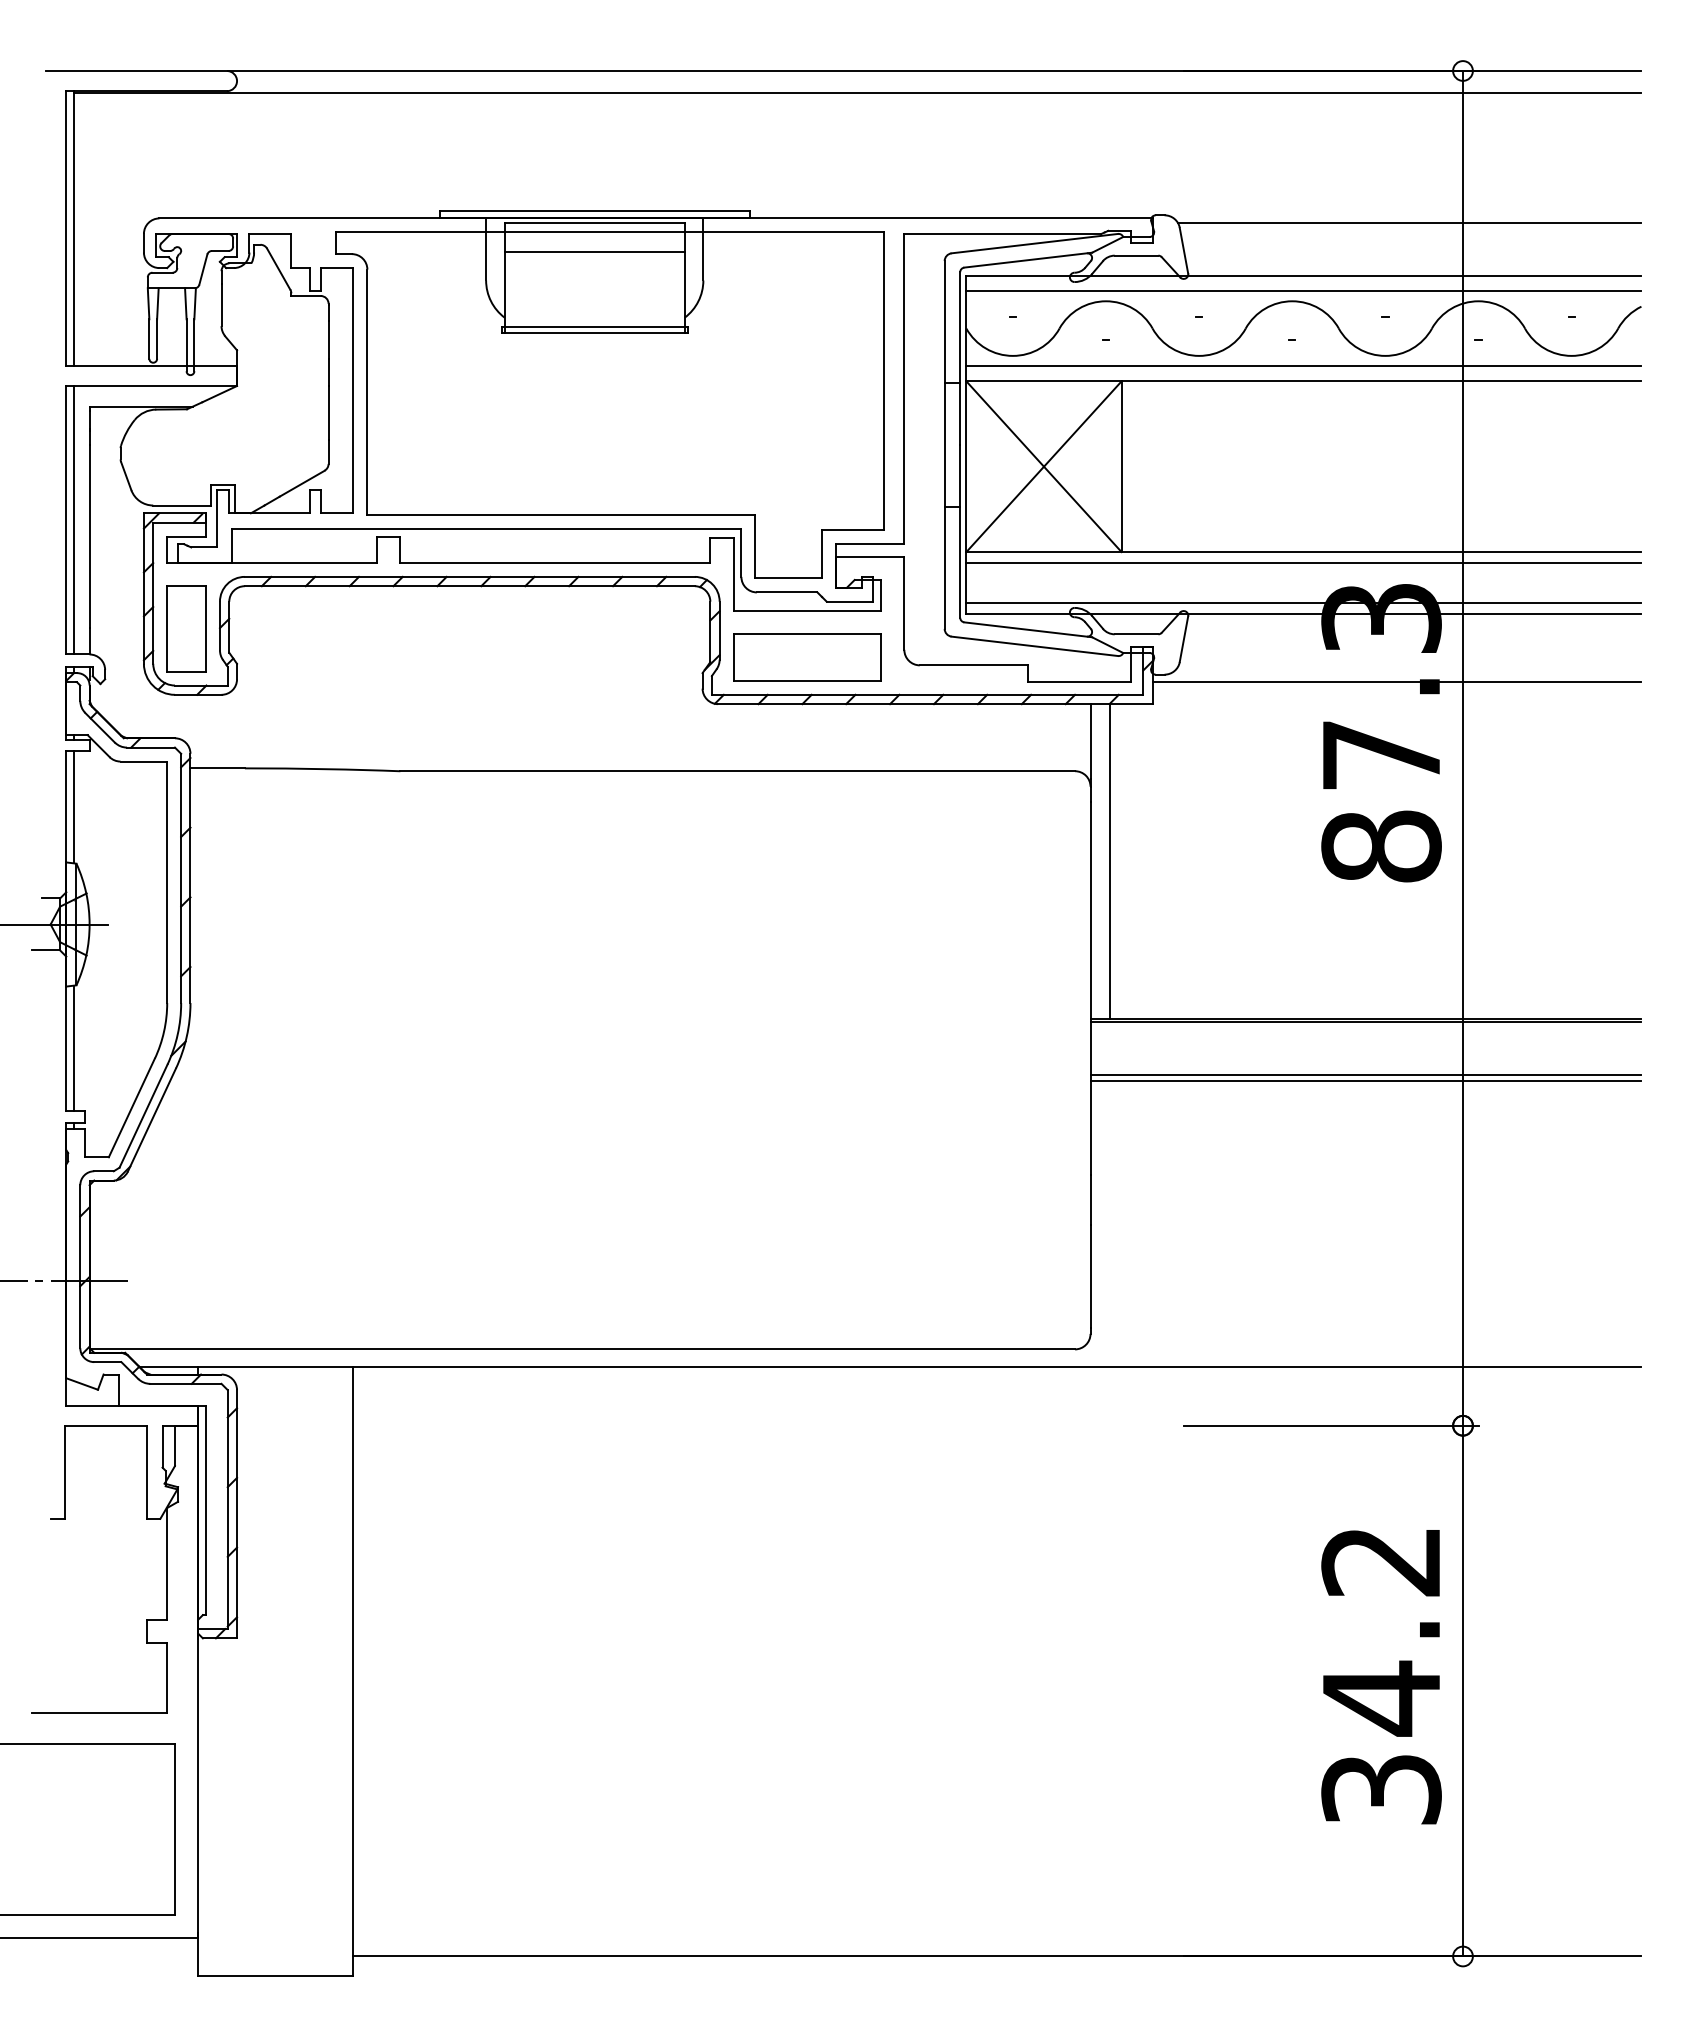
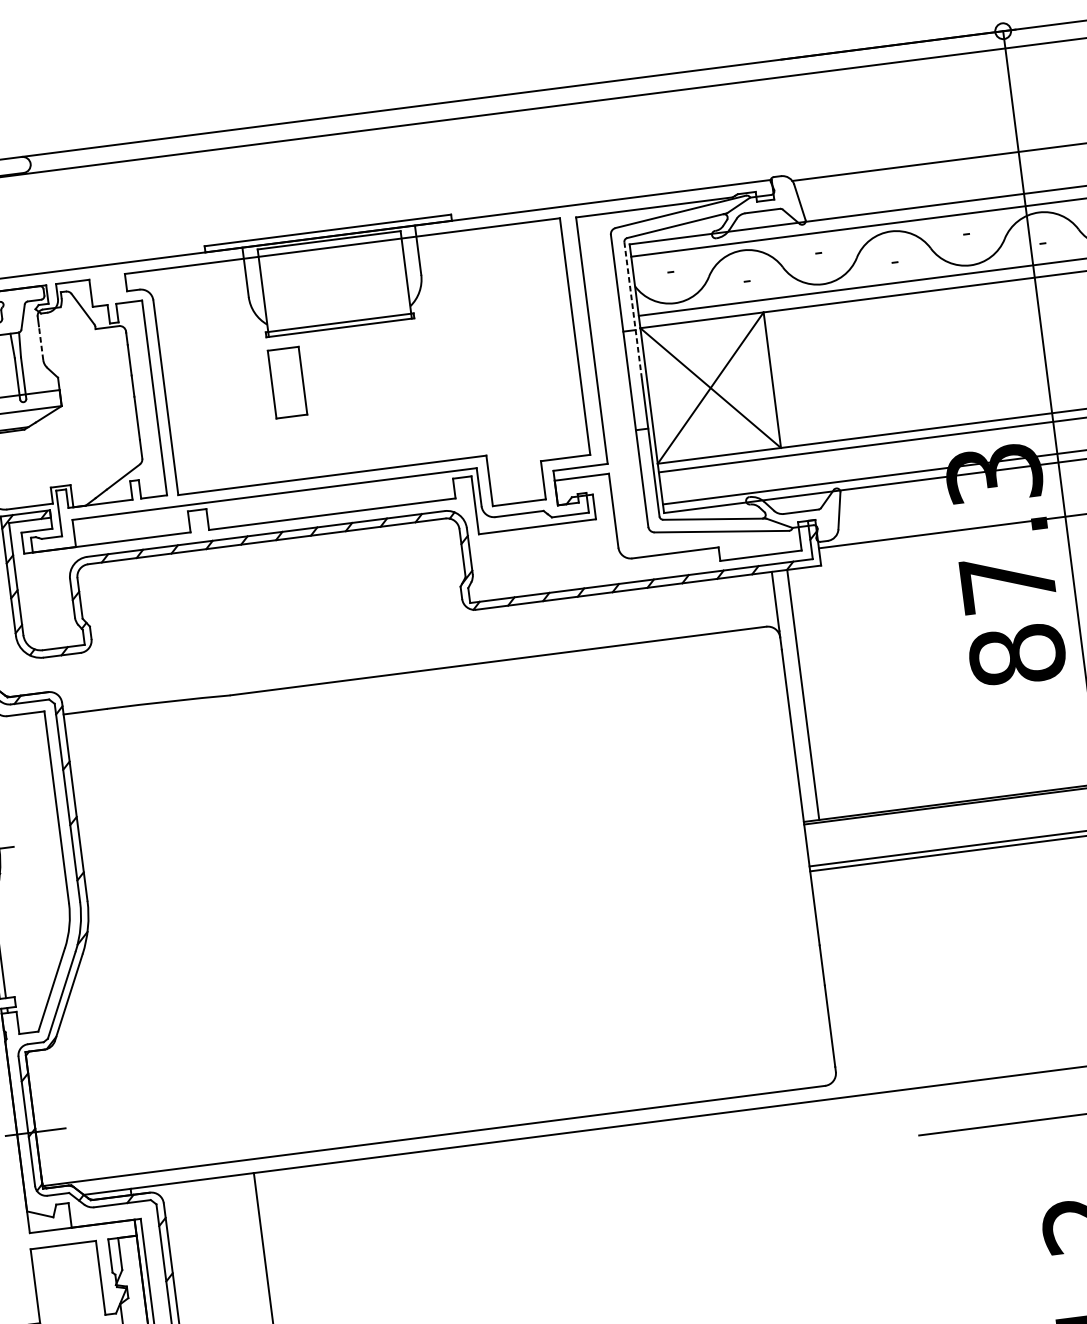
line: (594, 251) -> (331, 262), removed
line: (221, 304) -> (41, 342), solid -> dashed
line: (960, 359) -> (633, 311), solid -> dashed
part: (186, 628) -> (287, 382), moved
part: (807, 657) -> (542, 563), removed

